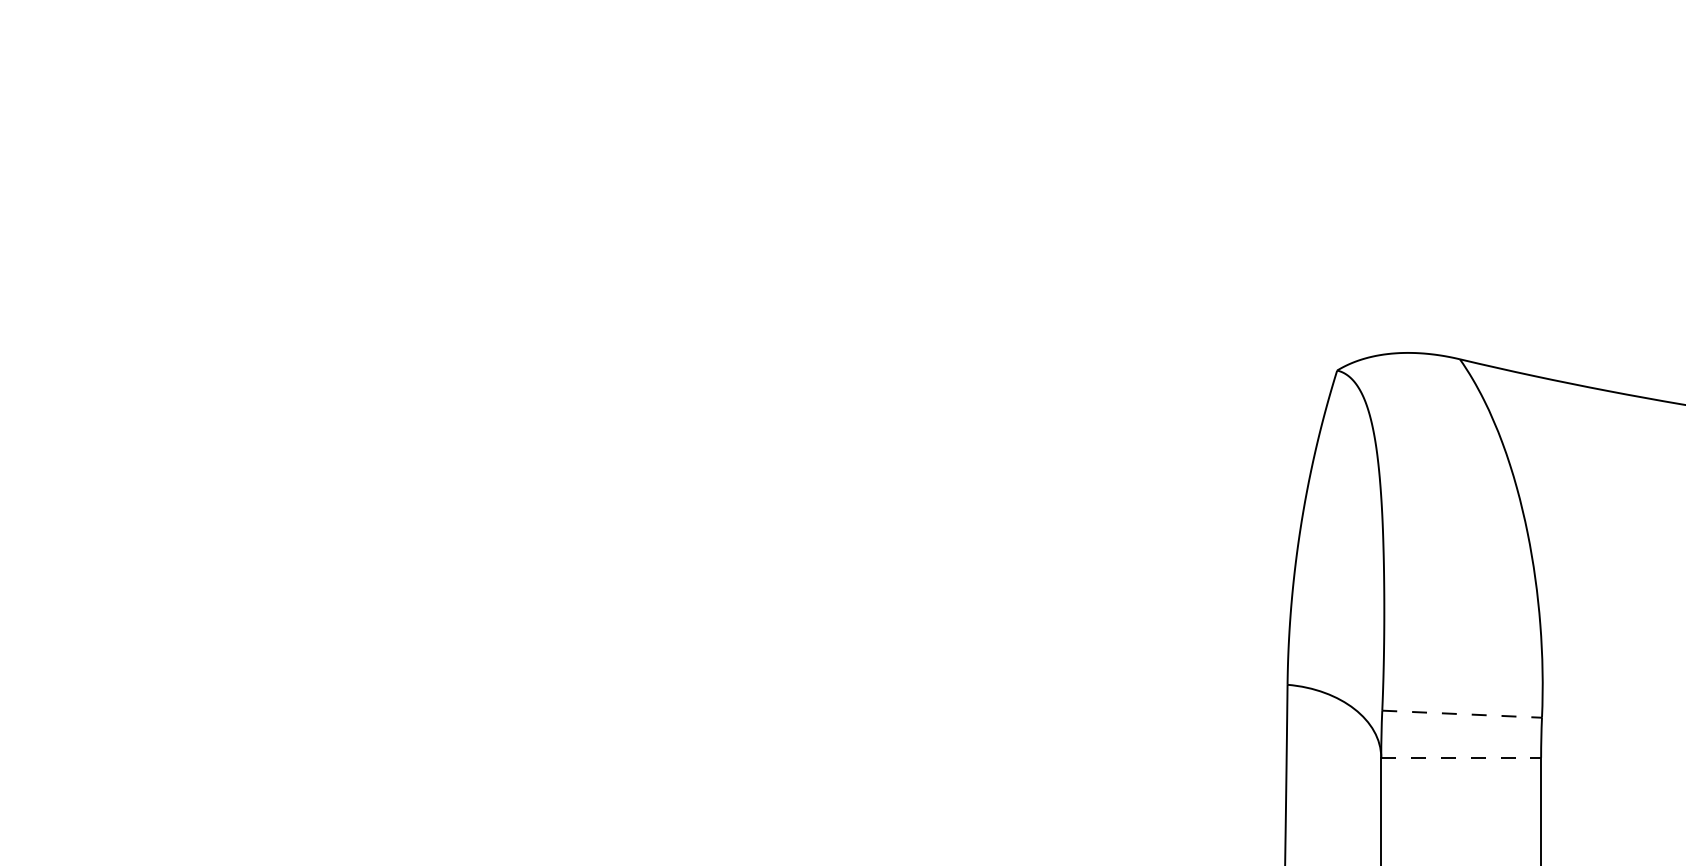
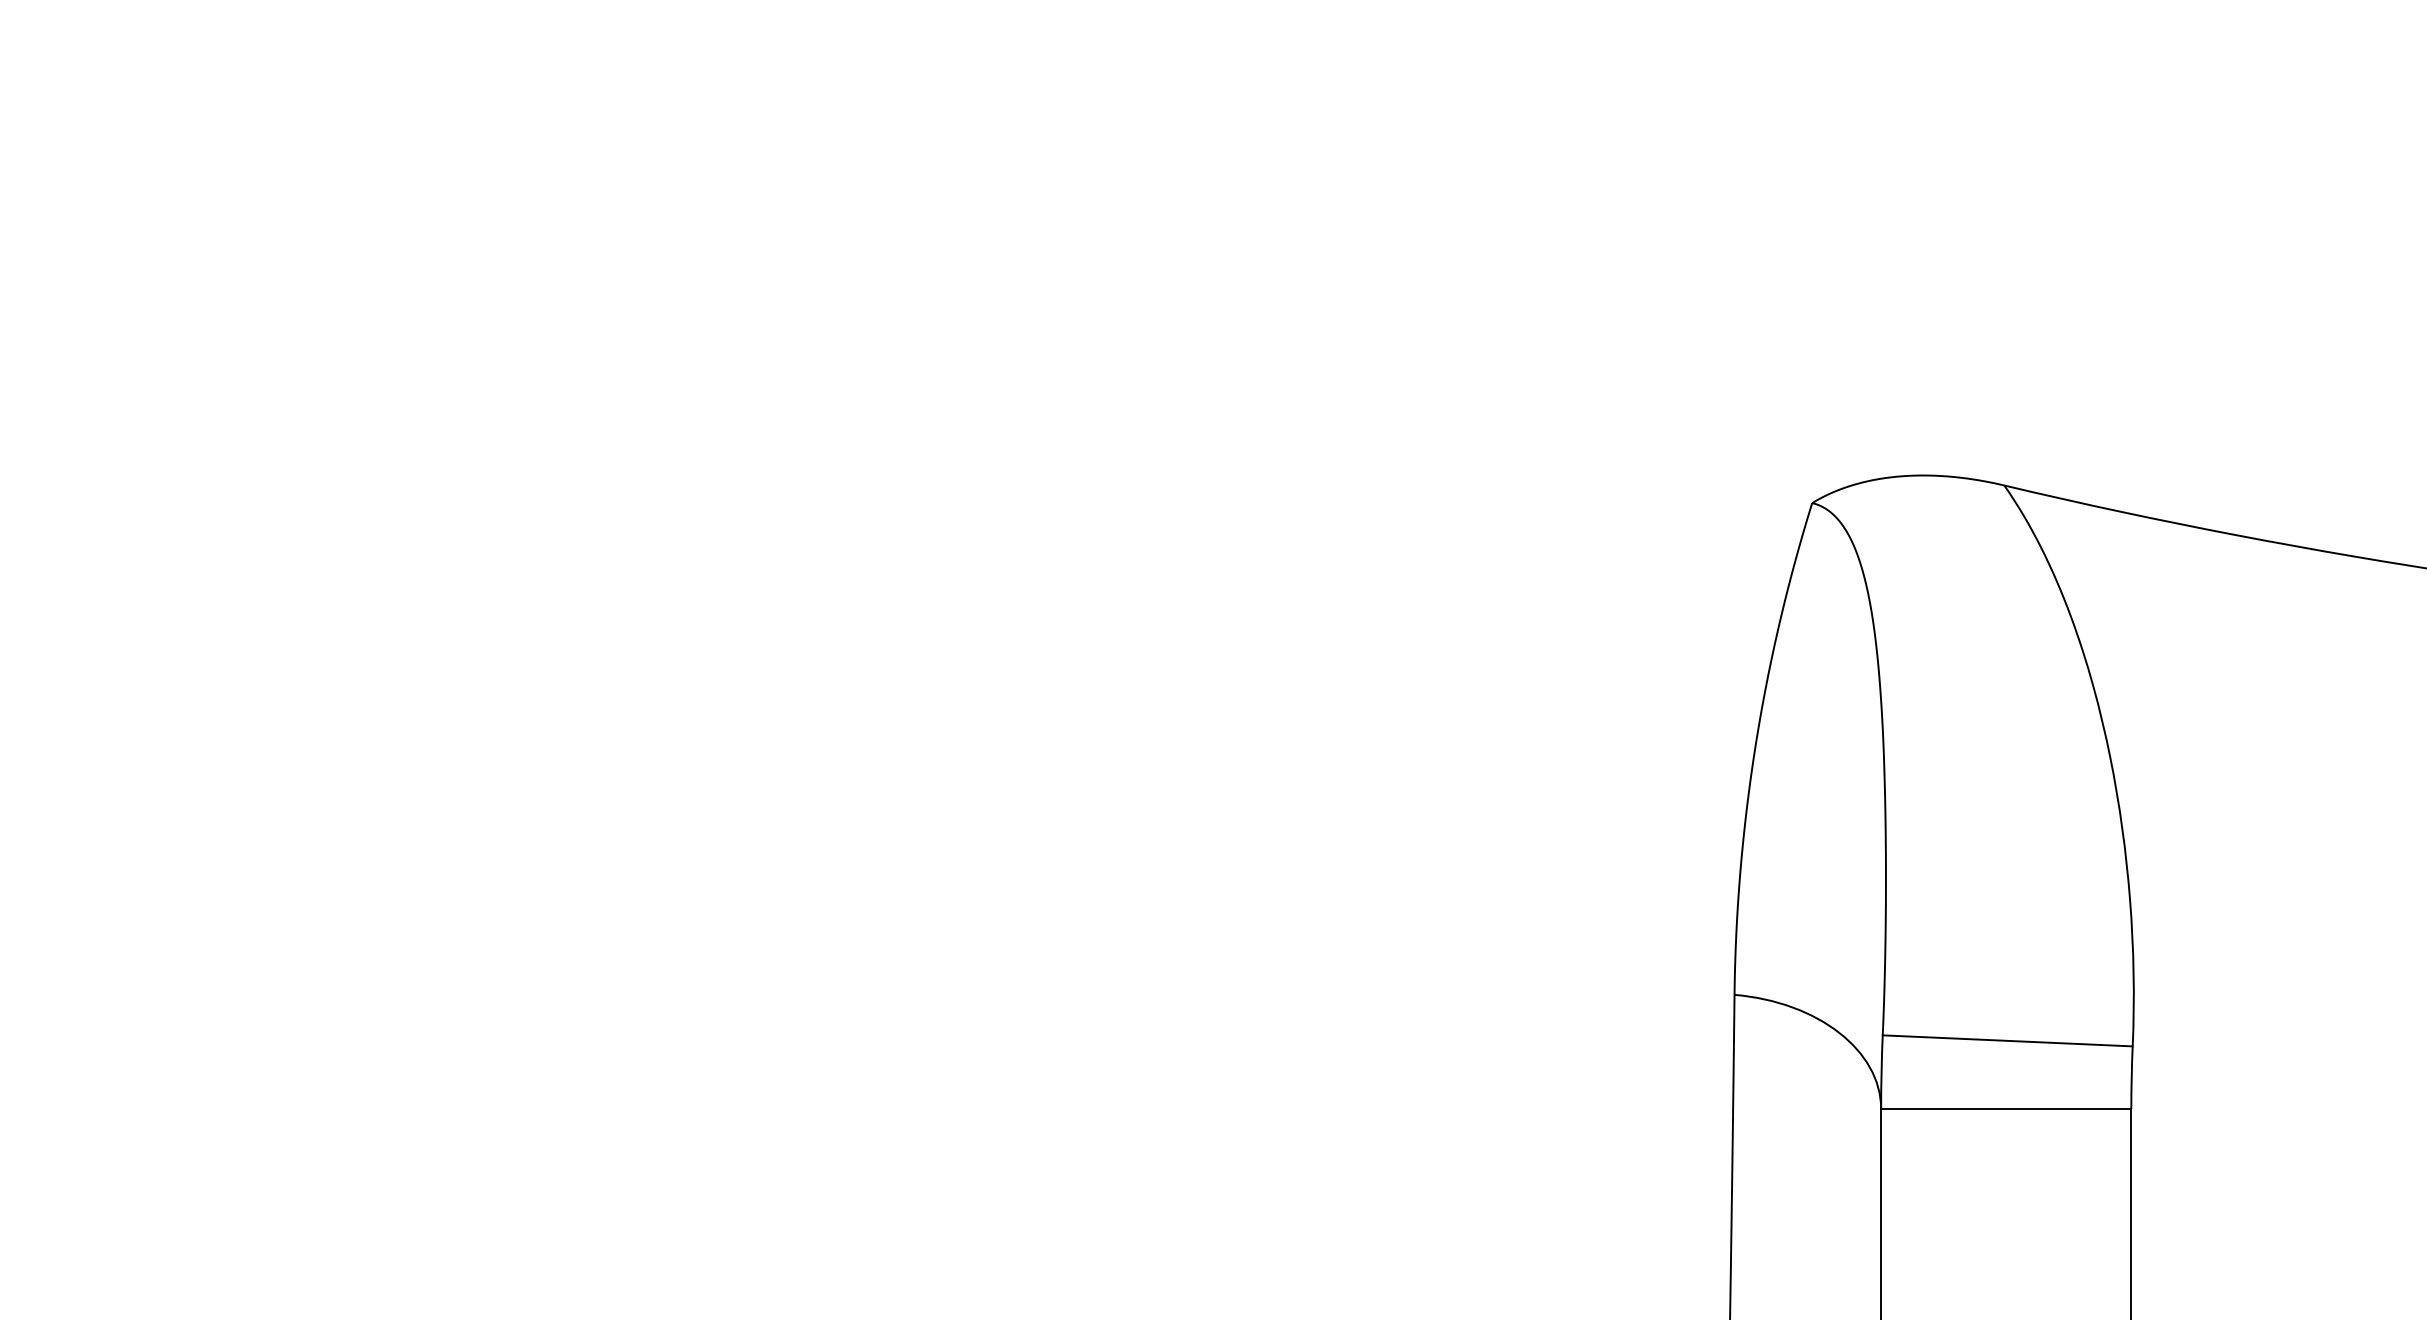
line: (1462, 714) -> (2008, 1041), dashed -> solid
line: (1461, 757) -> (2006, 1108), dashed -> solid

